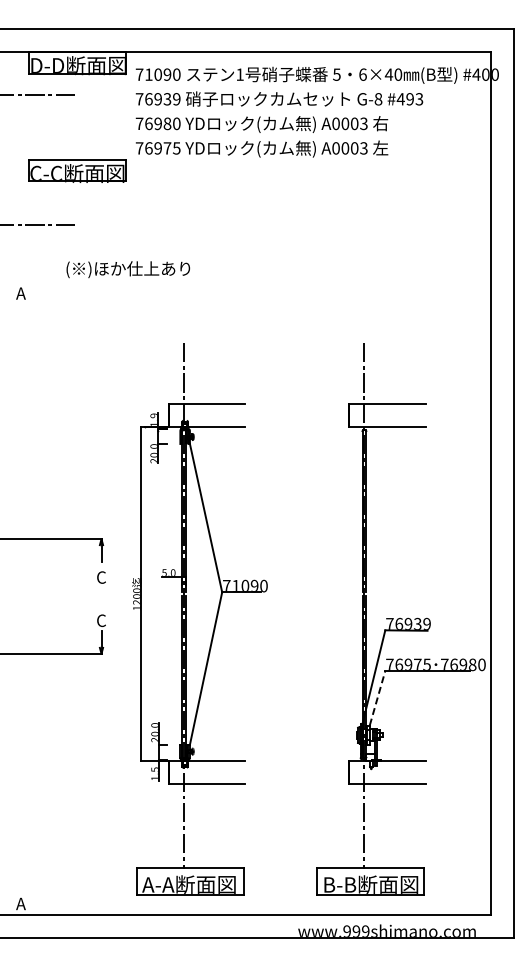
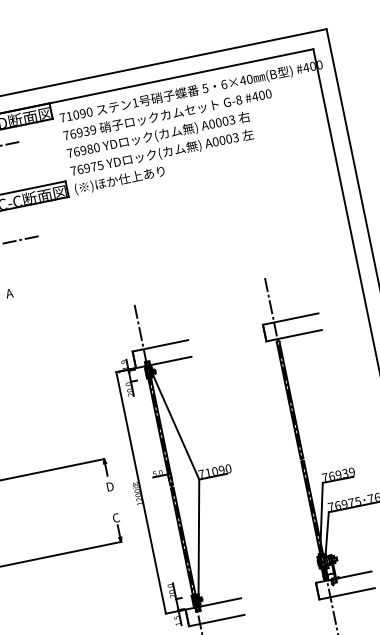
text: (414, 99) -> (265, 94), #493 -> #400
text: (128, 269) -> (119, 180), moved
text: (101, 577) -> (109, 486), C -> D
line: (377, 697) -> (327, 532), dashed -> solid

